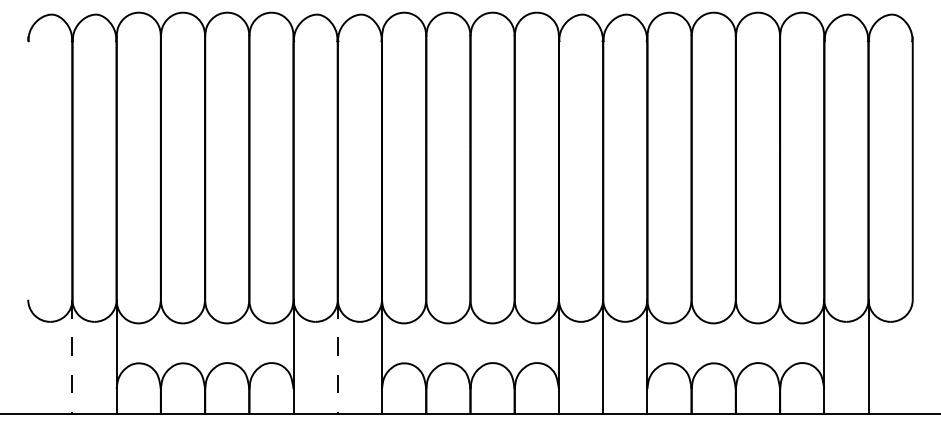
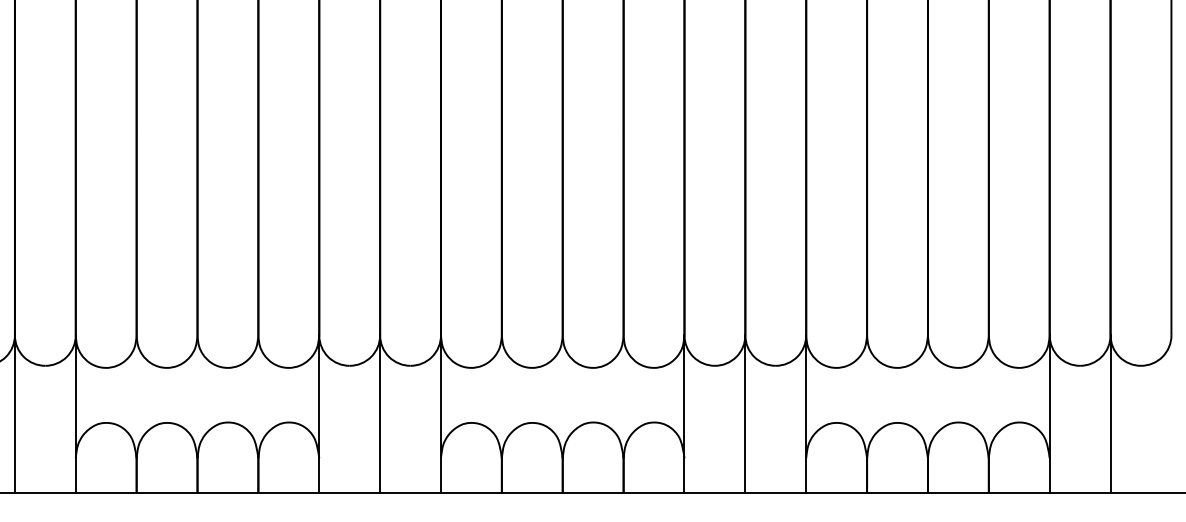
line: (72, 357) -> (14, 414), dashed -> solid
line: (337, 357) -> (379, 414), dashed -> solid

